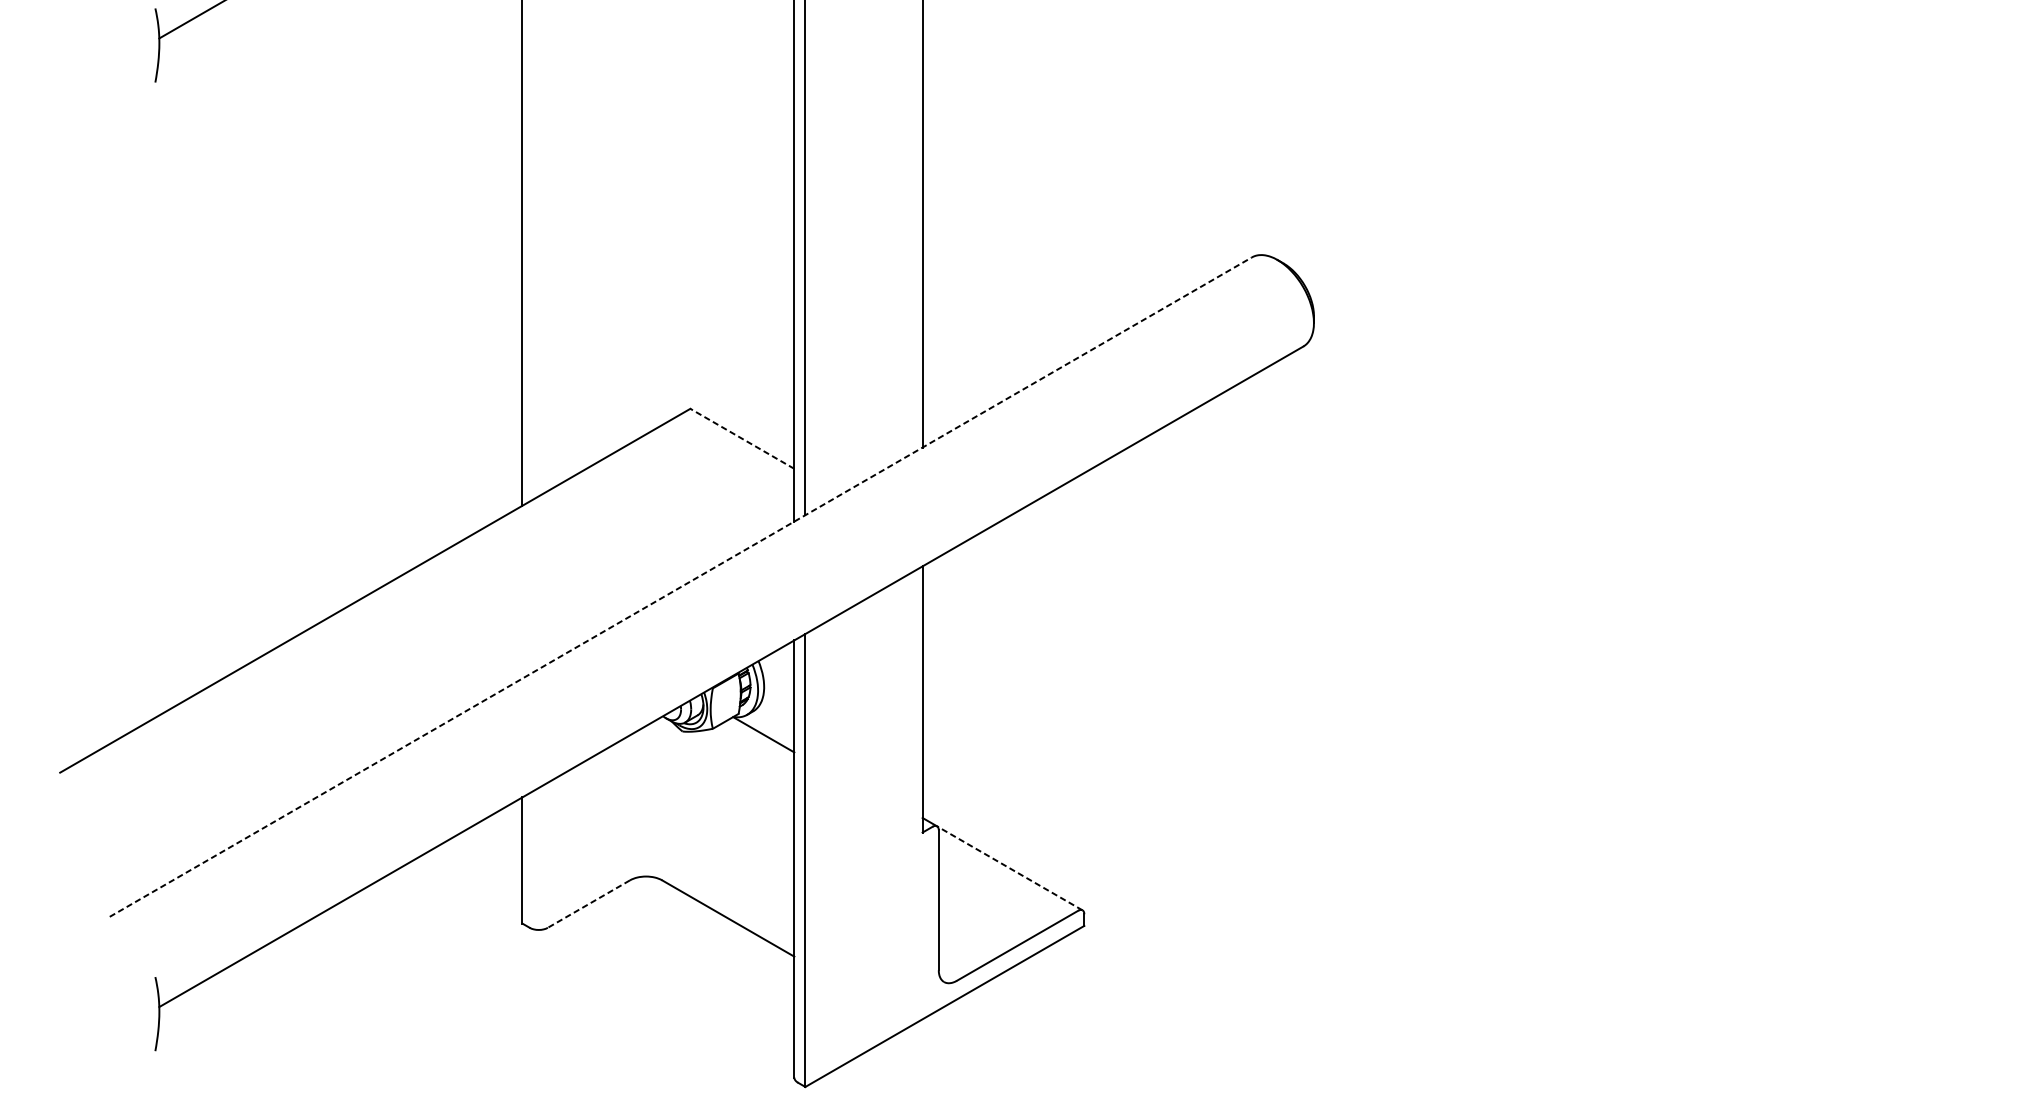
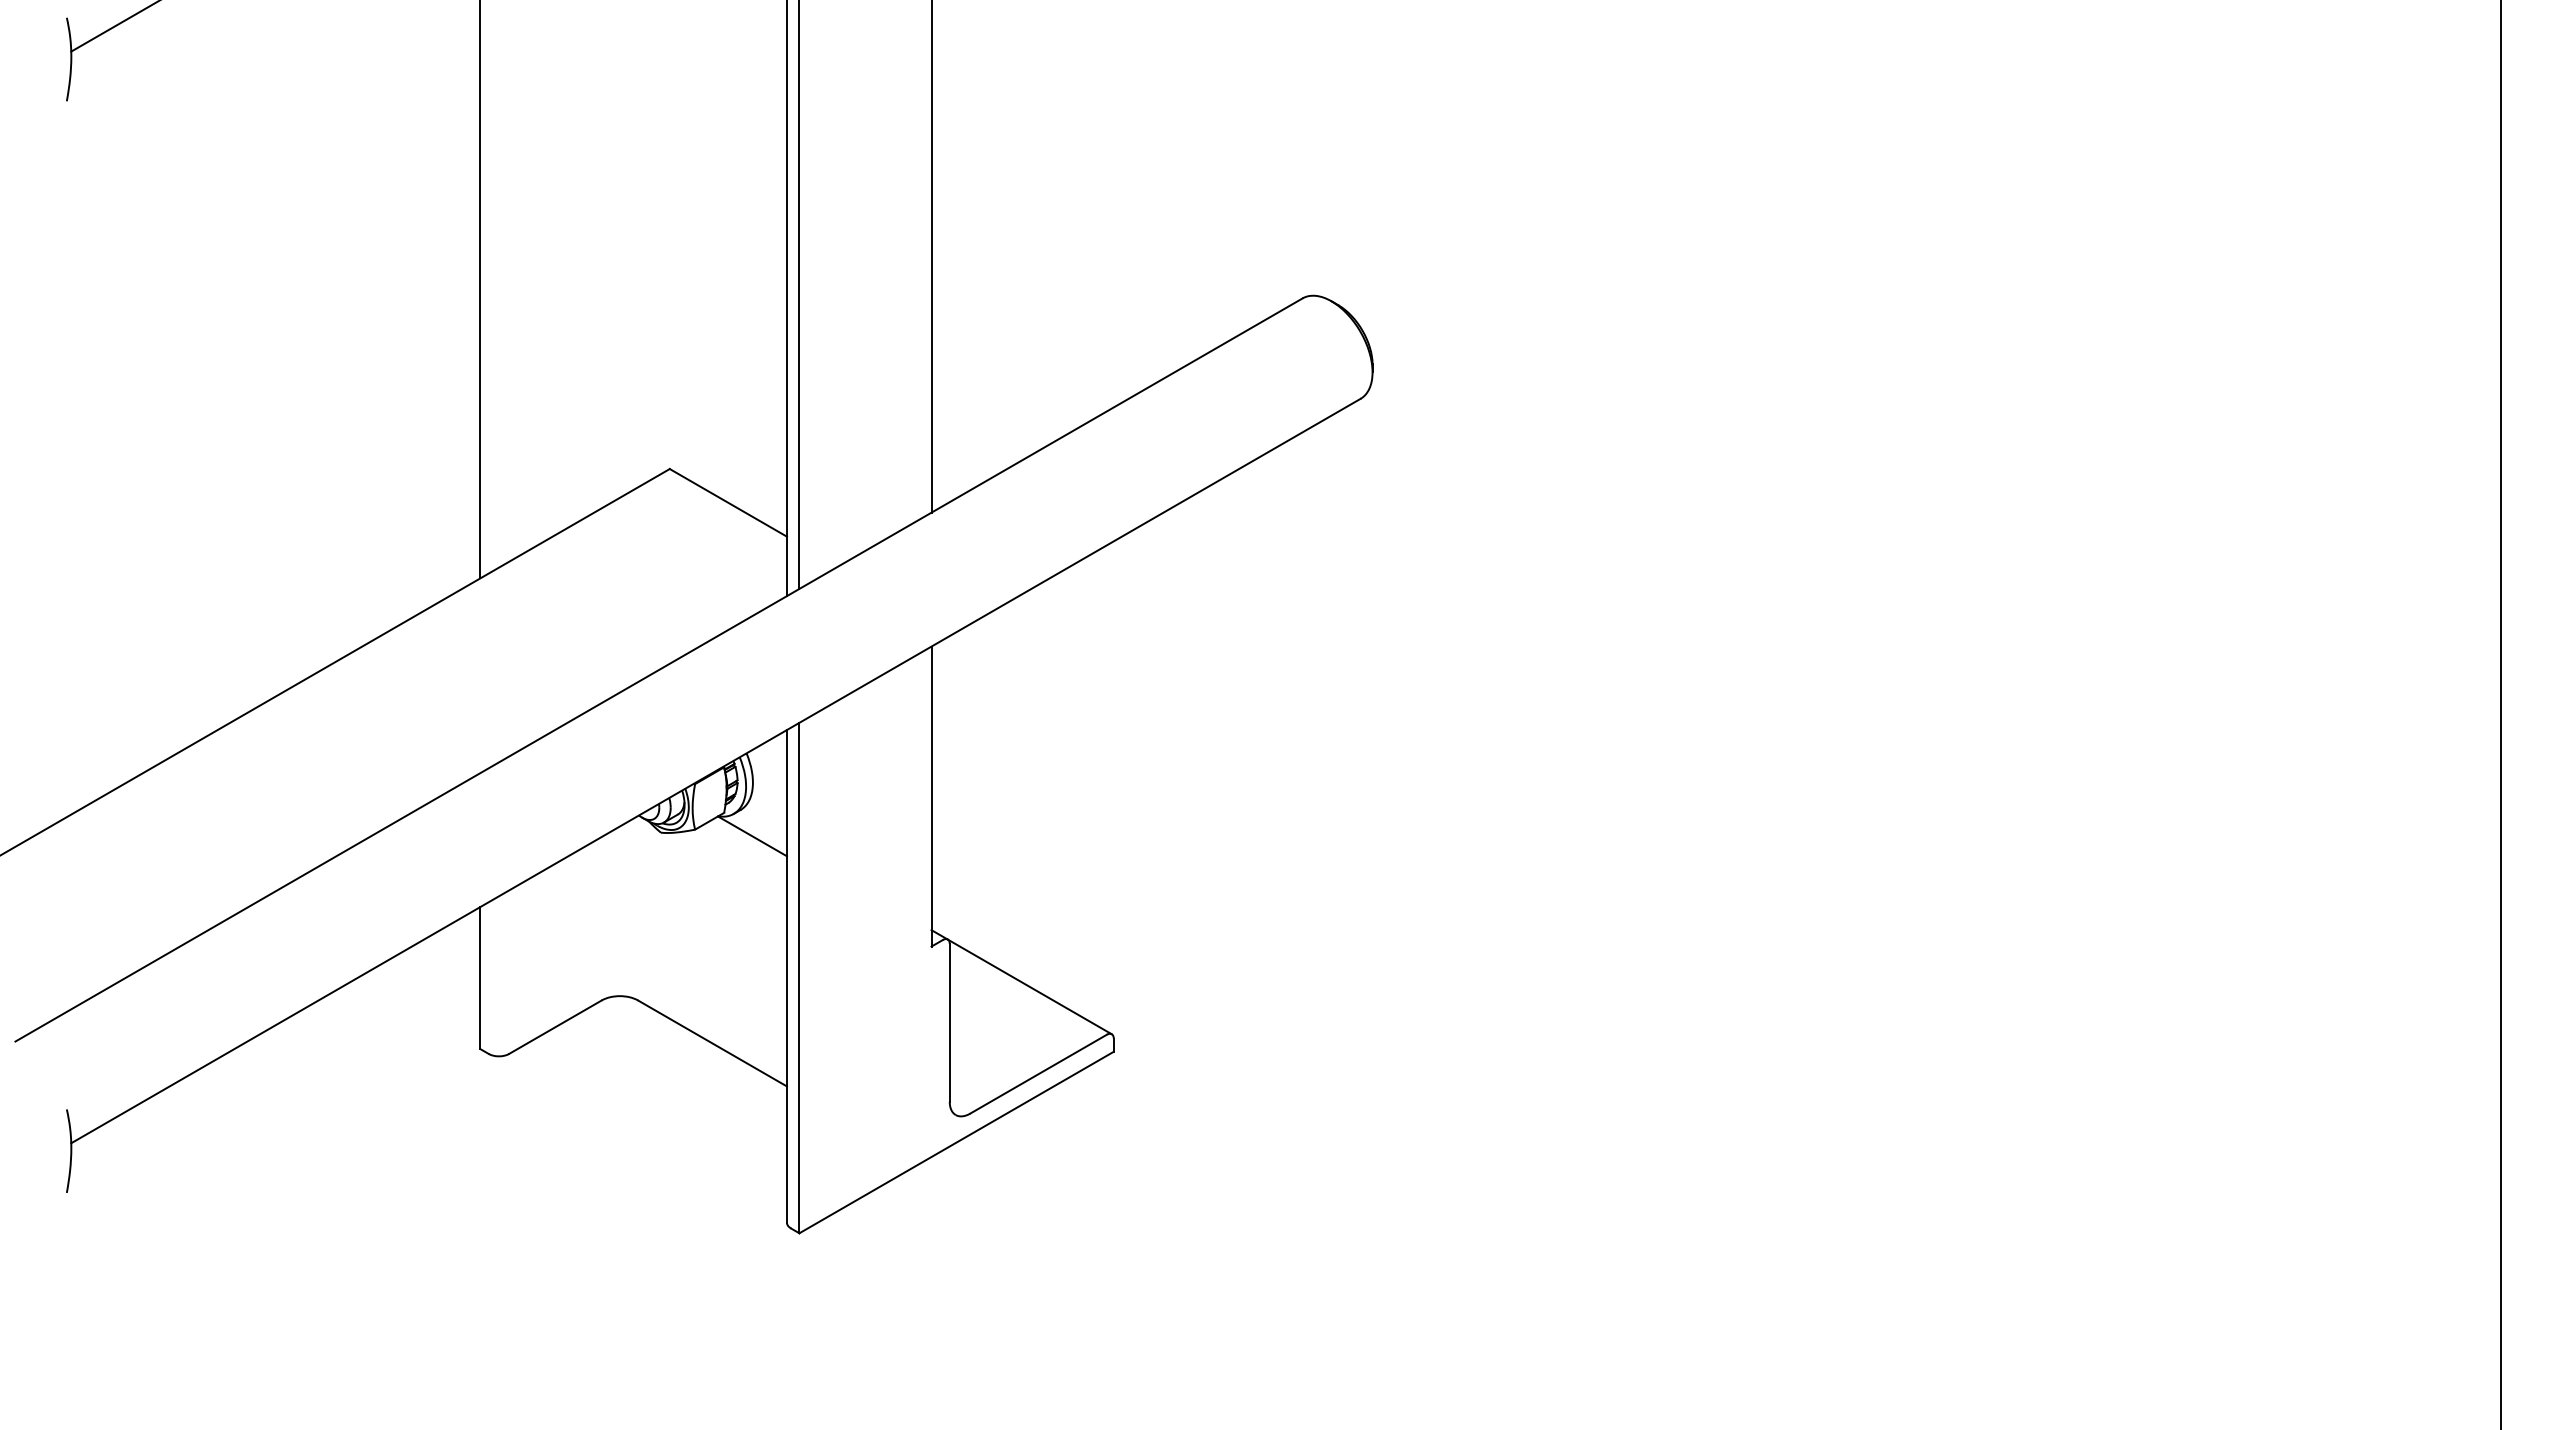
line: (742, 438) -> (728, 502), dashed -> solid
line: (681, 586) -> (659, 669), dashed -> solid
line: (1009, 867) -> (1029, 986), dashed -> solid
line: (588, 904) -> (555, 1027), dashed -> solid

